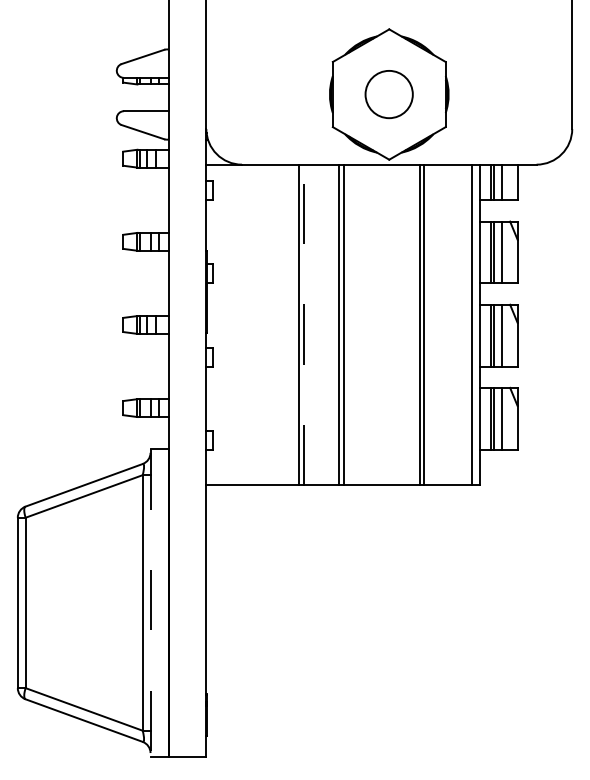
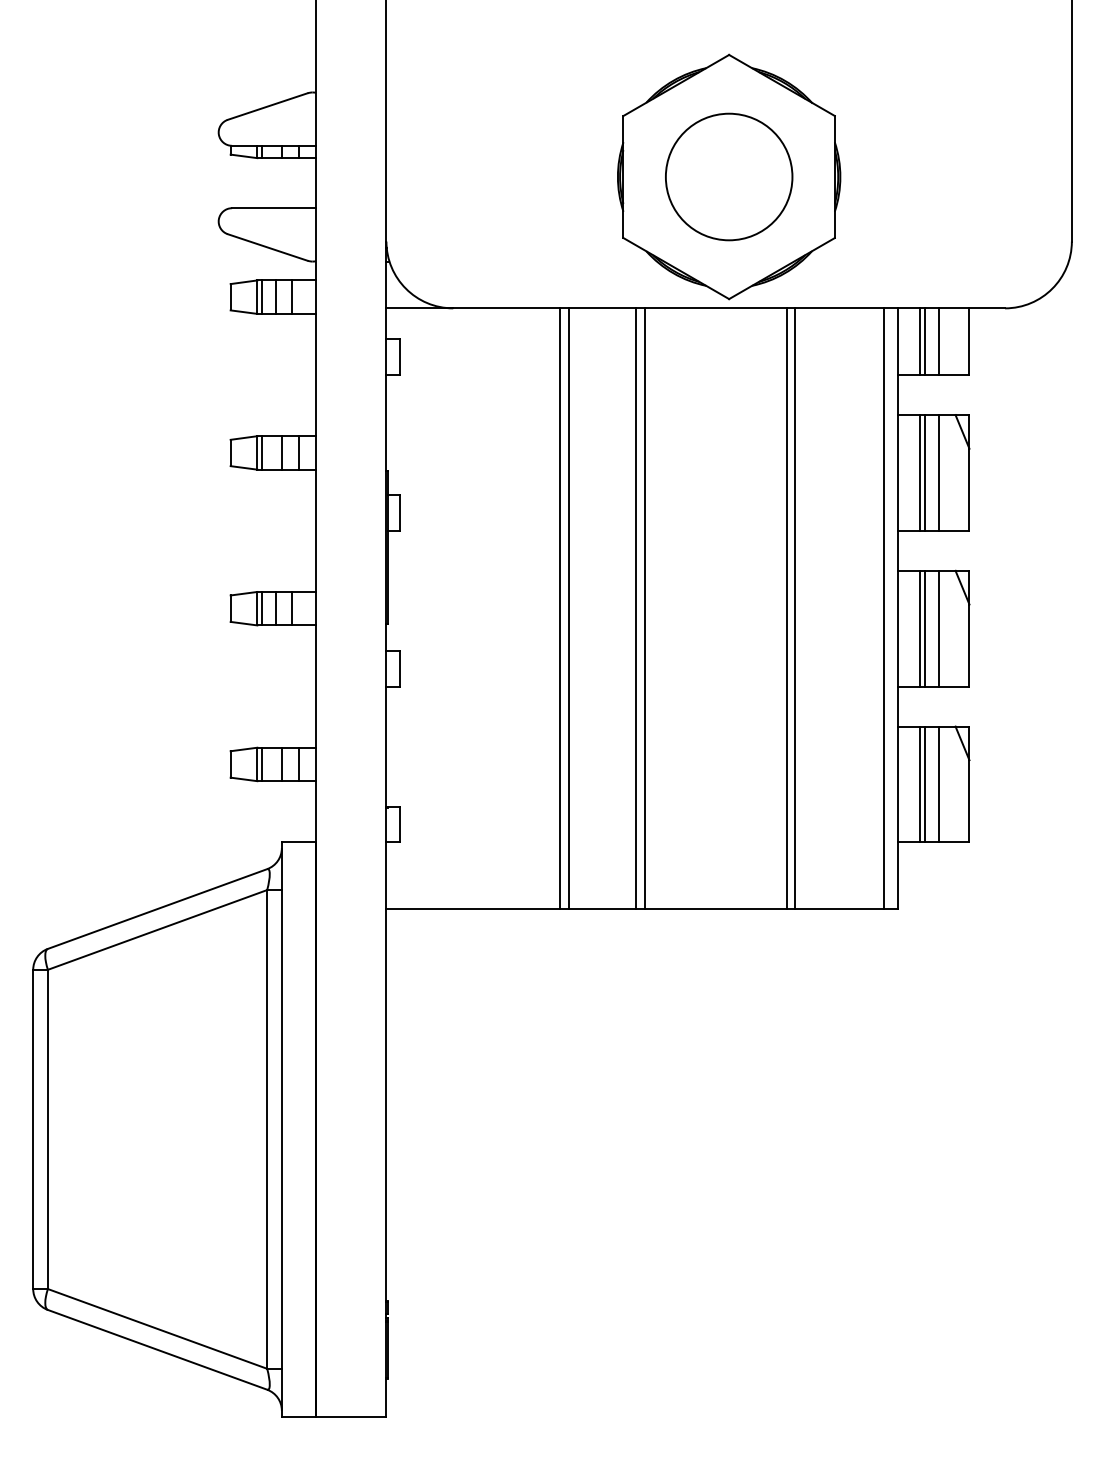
circle: (388, 94) -> (727, 176), size x1.43
line: (303, 324) -> (568, 607), dashed -> solid
line: (150, 602) -> (281, 1128), dashed -> solid

